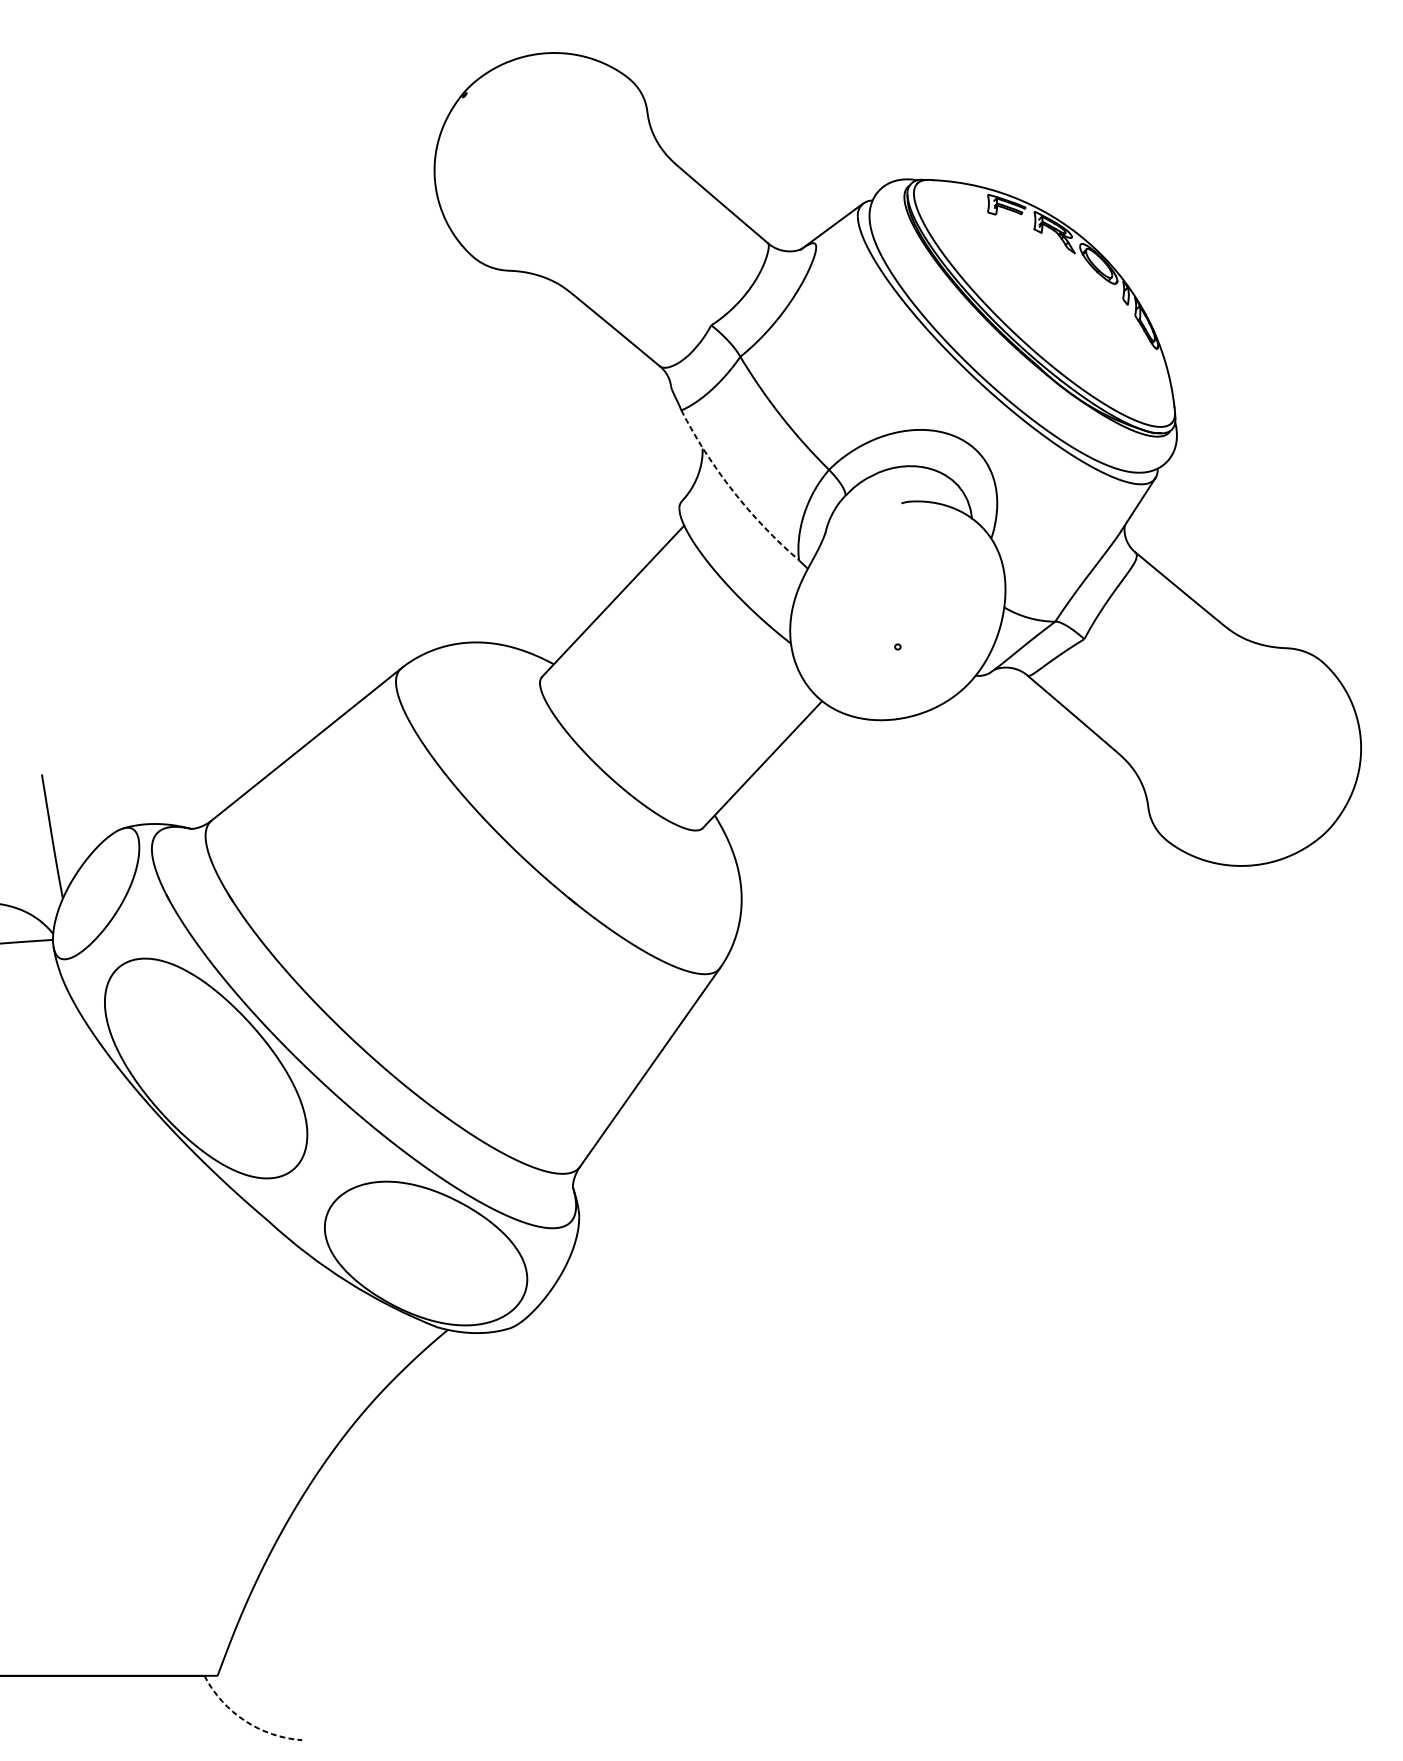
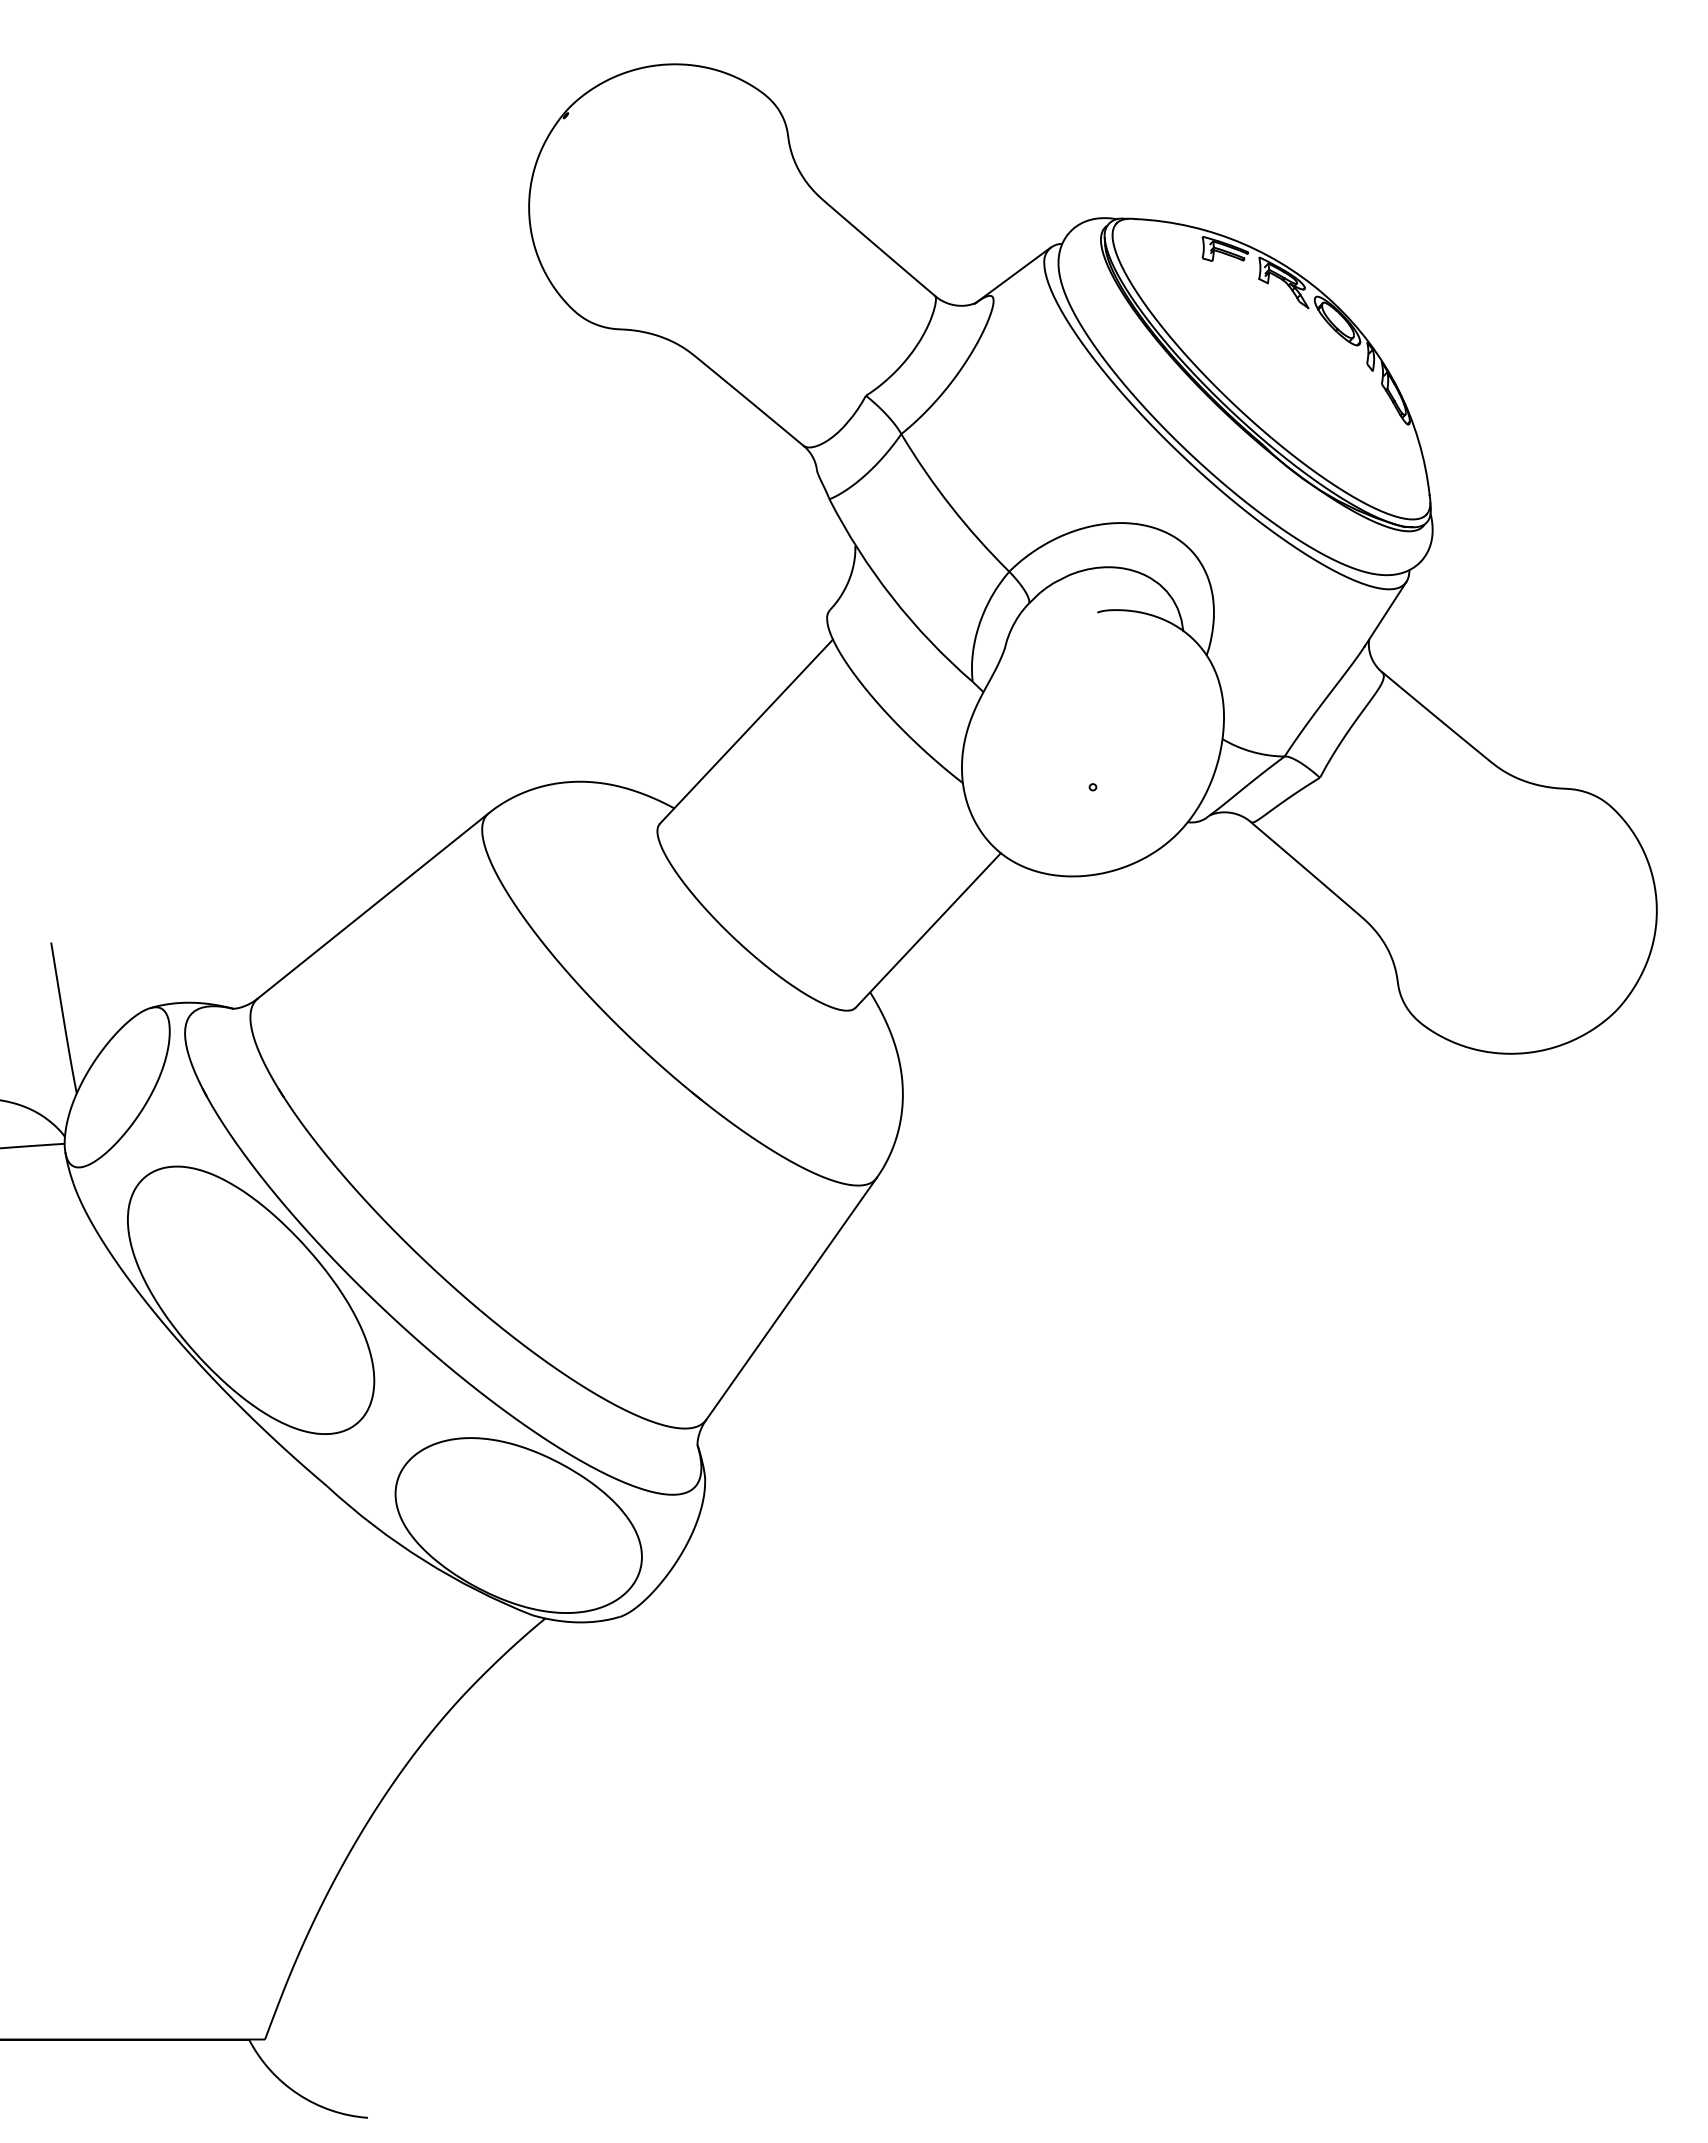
arc: (733, 491) -> (892, 597), dashed -> solid
arc: (245, 1720) -> (298, 2094), dashed -> solid

